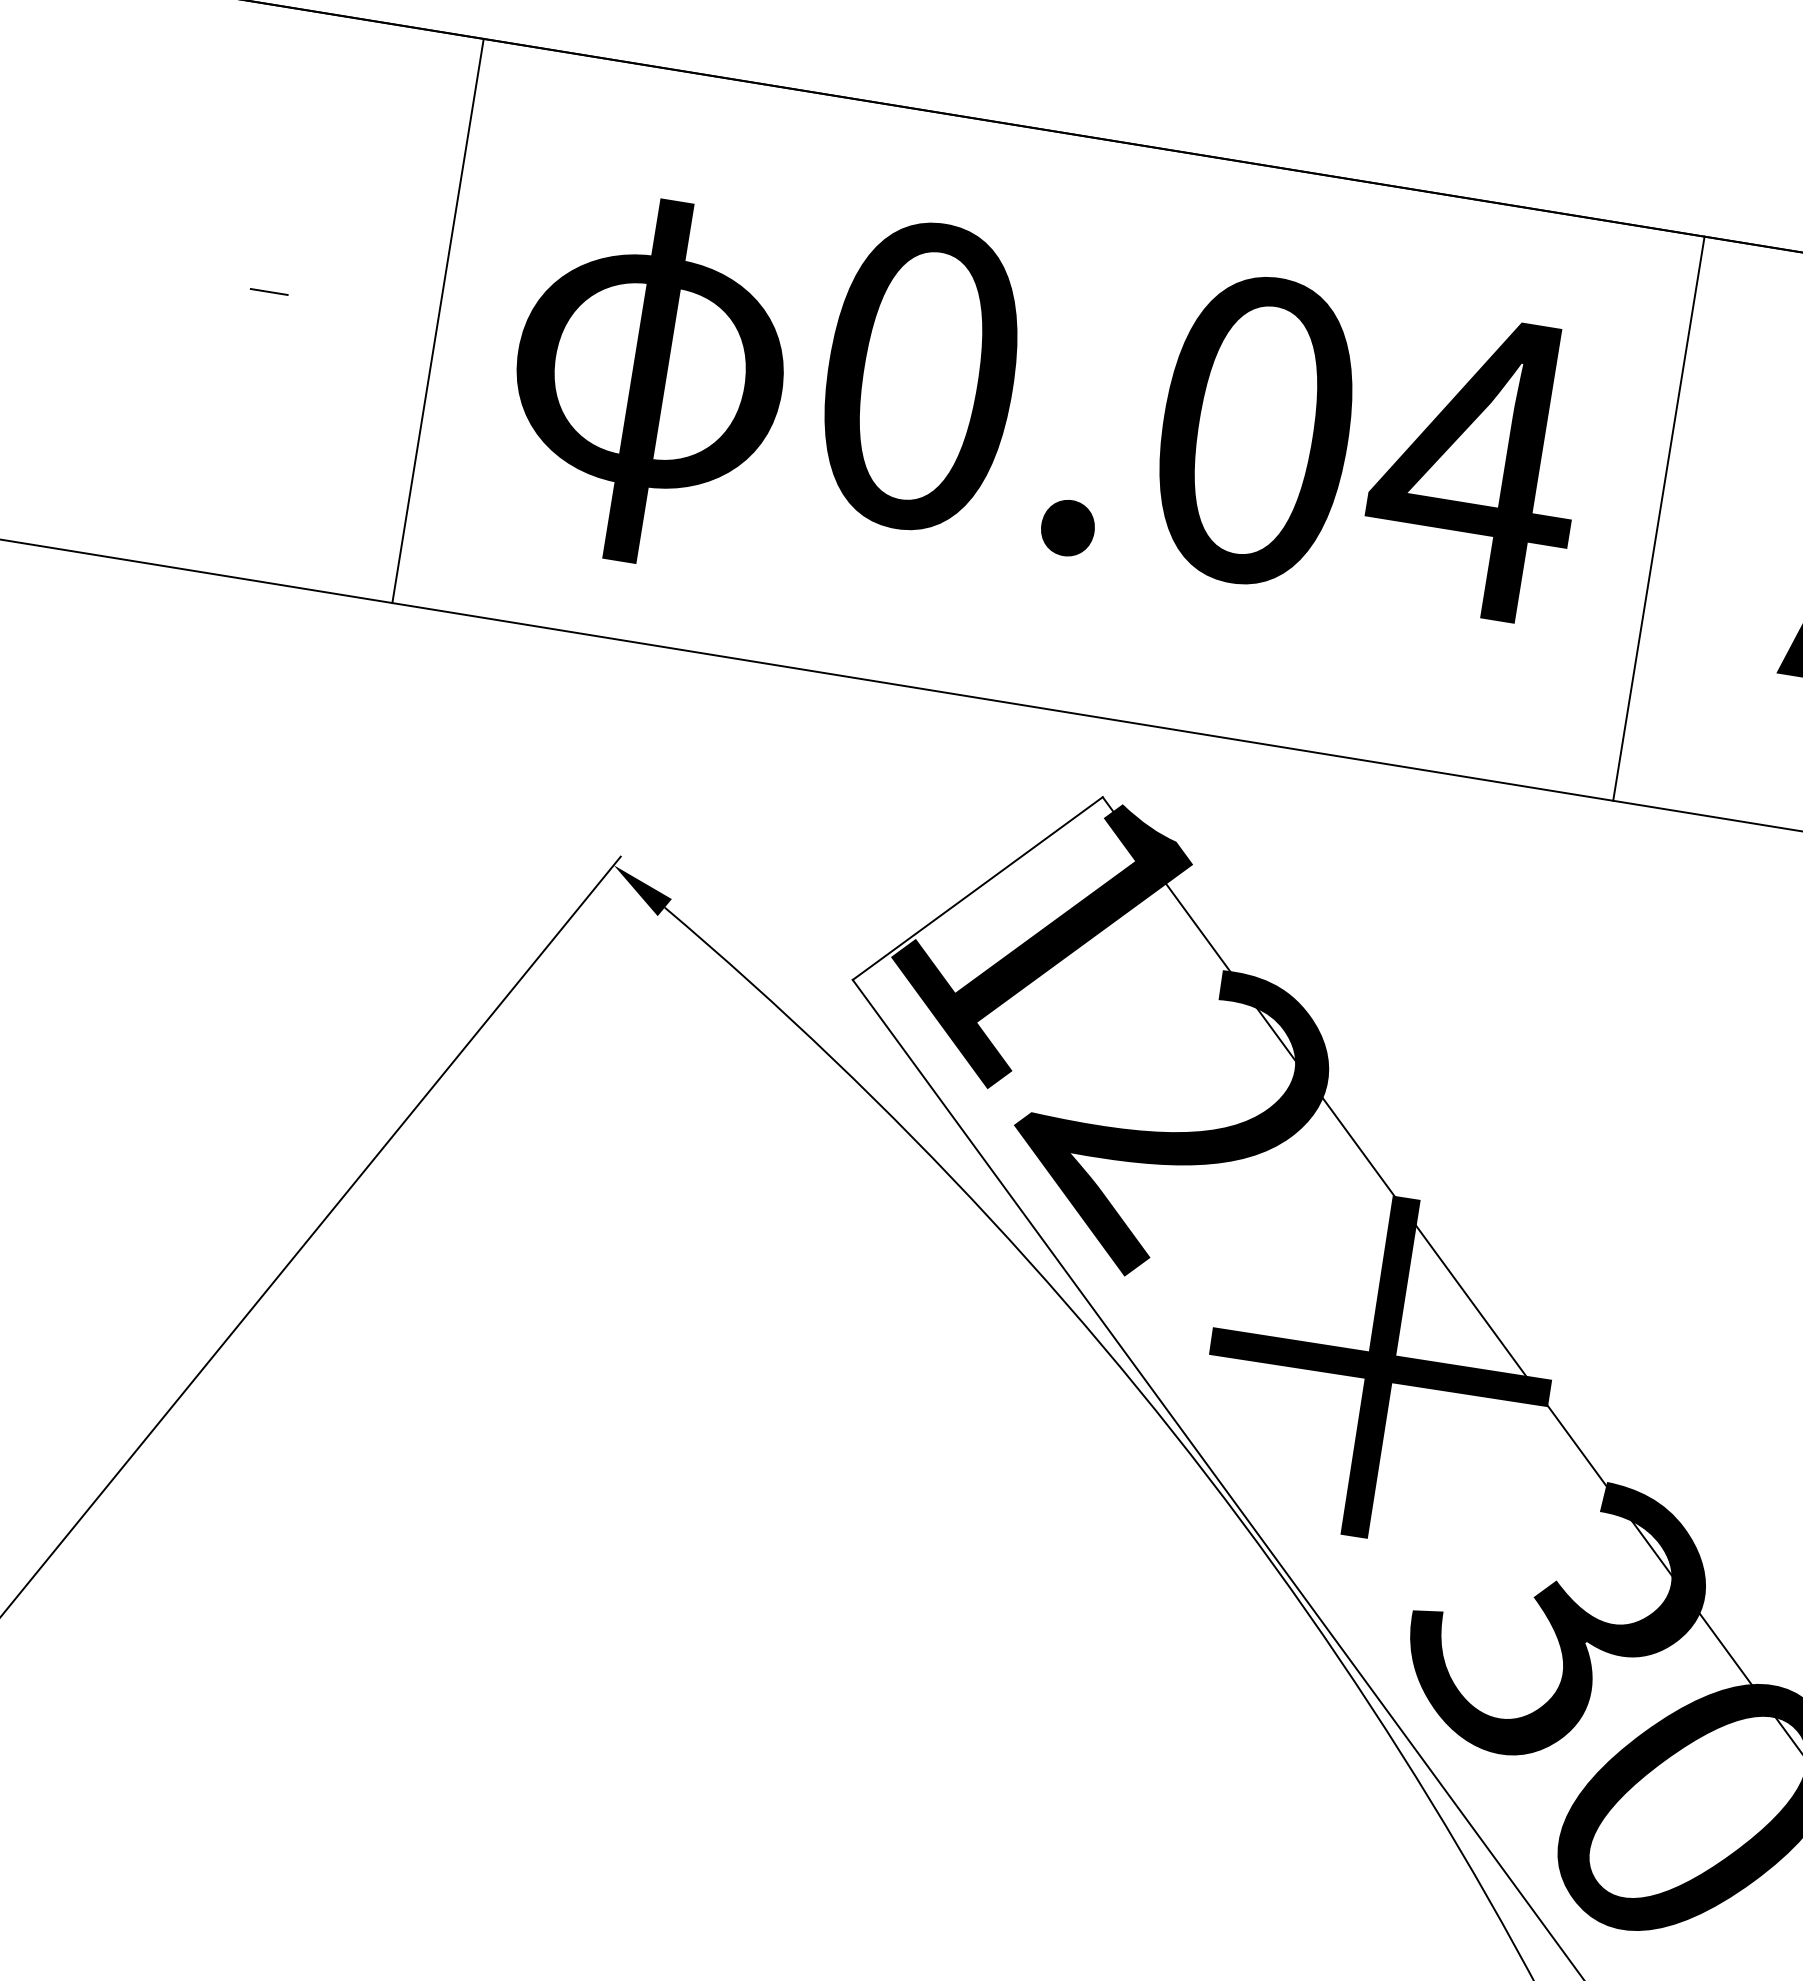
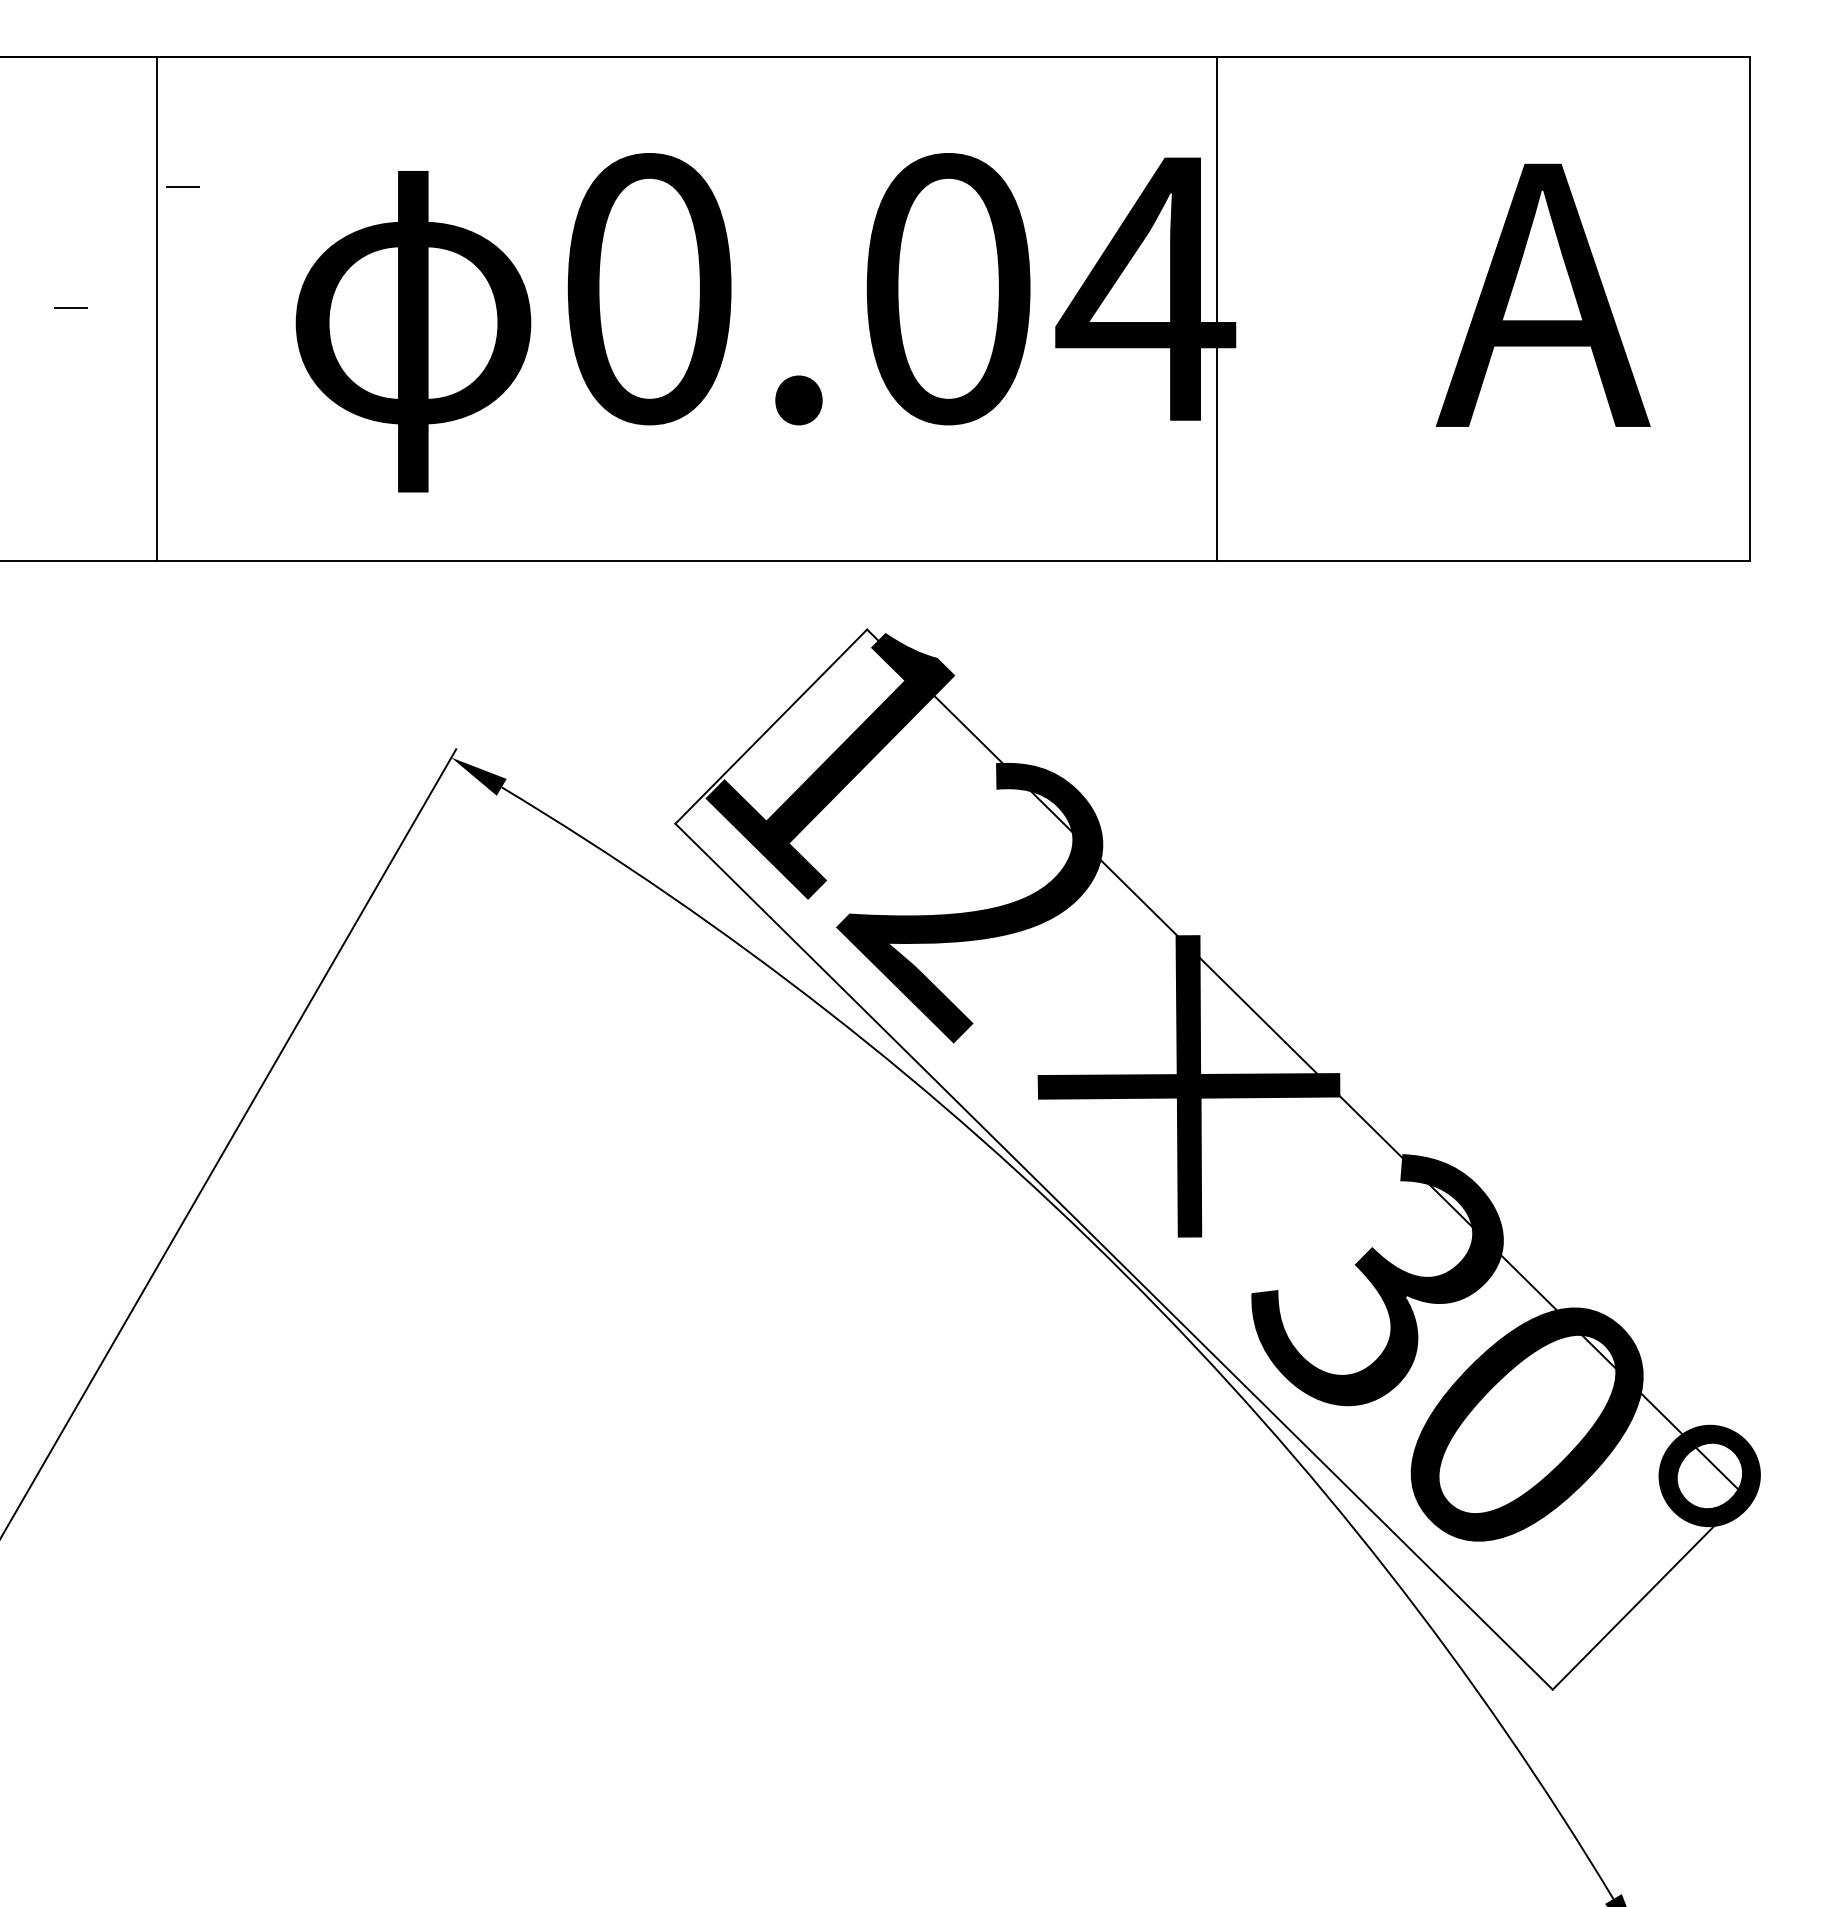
line: (416, 176) -> (182, 186), added
line: (437, 320) -> (156, 308), moved
line: (1658, 518) -> (1216, 308), moved

